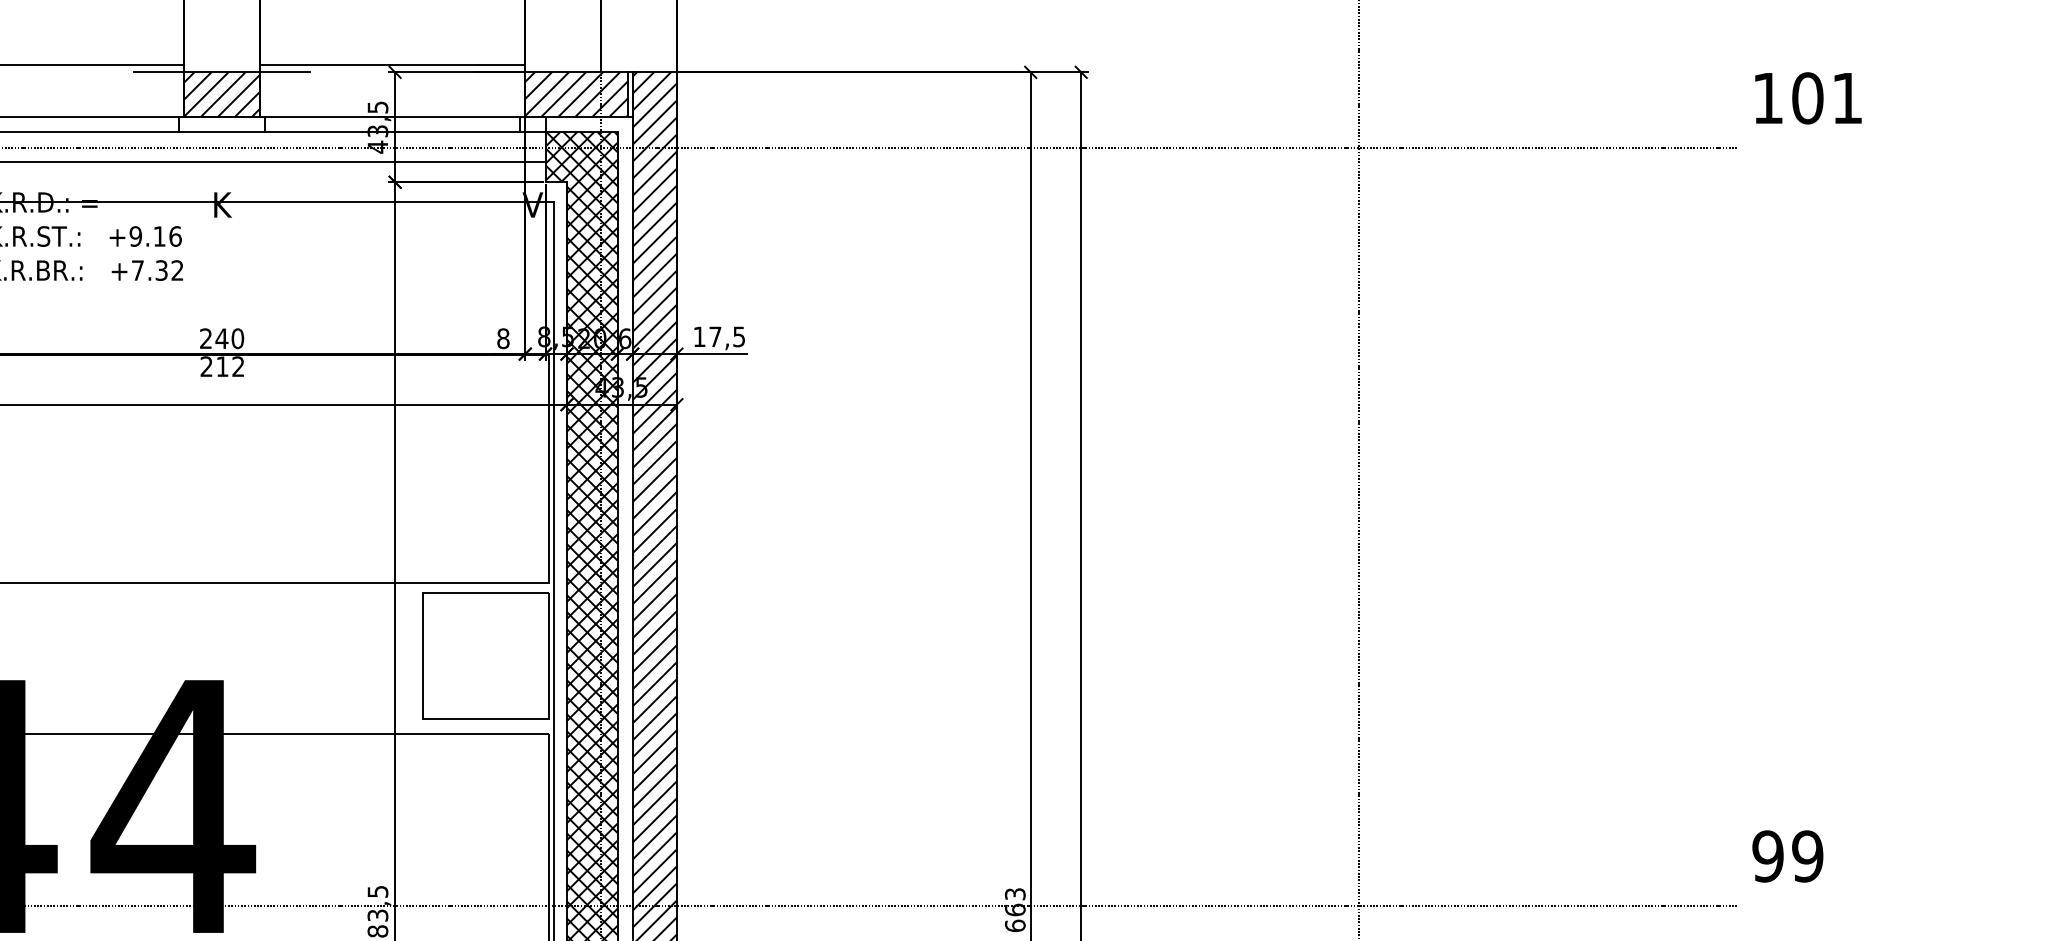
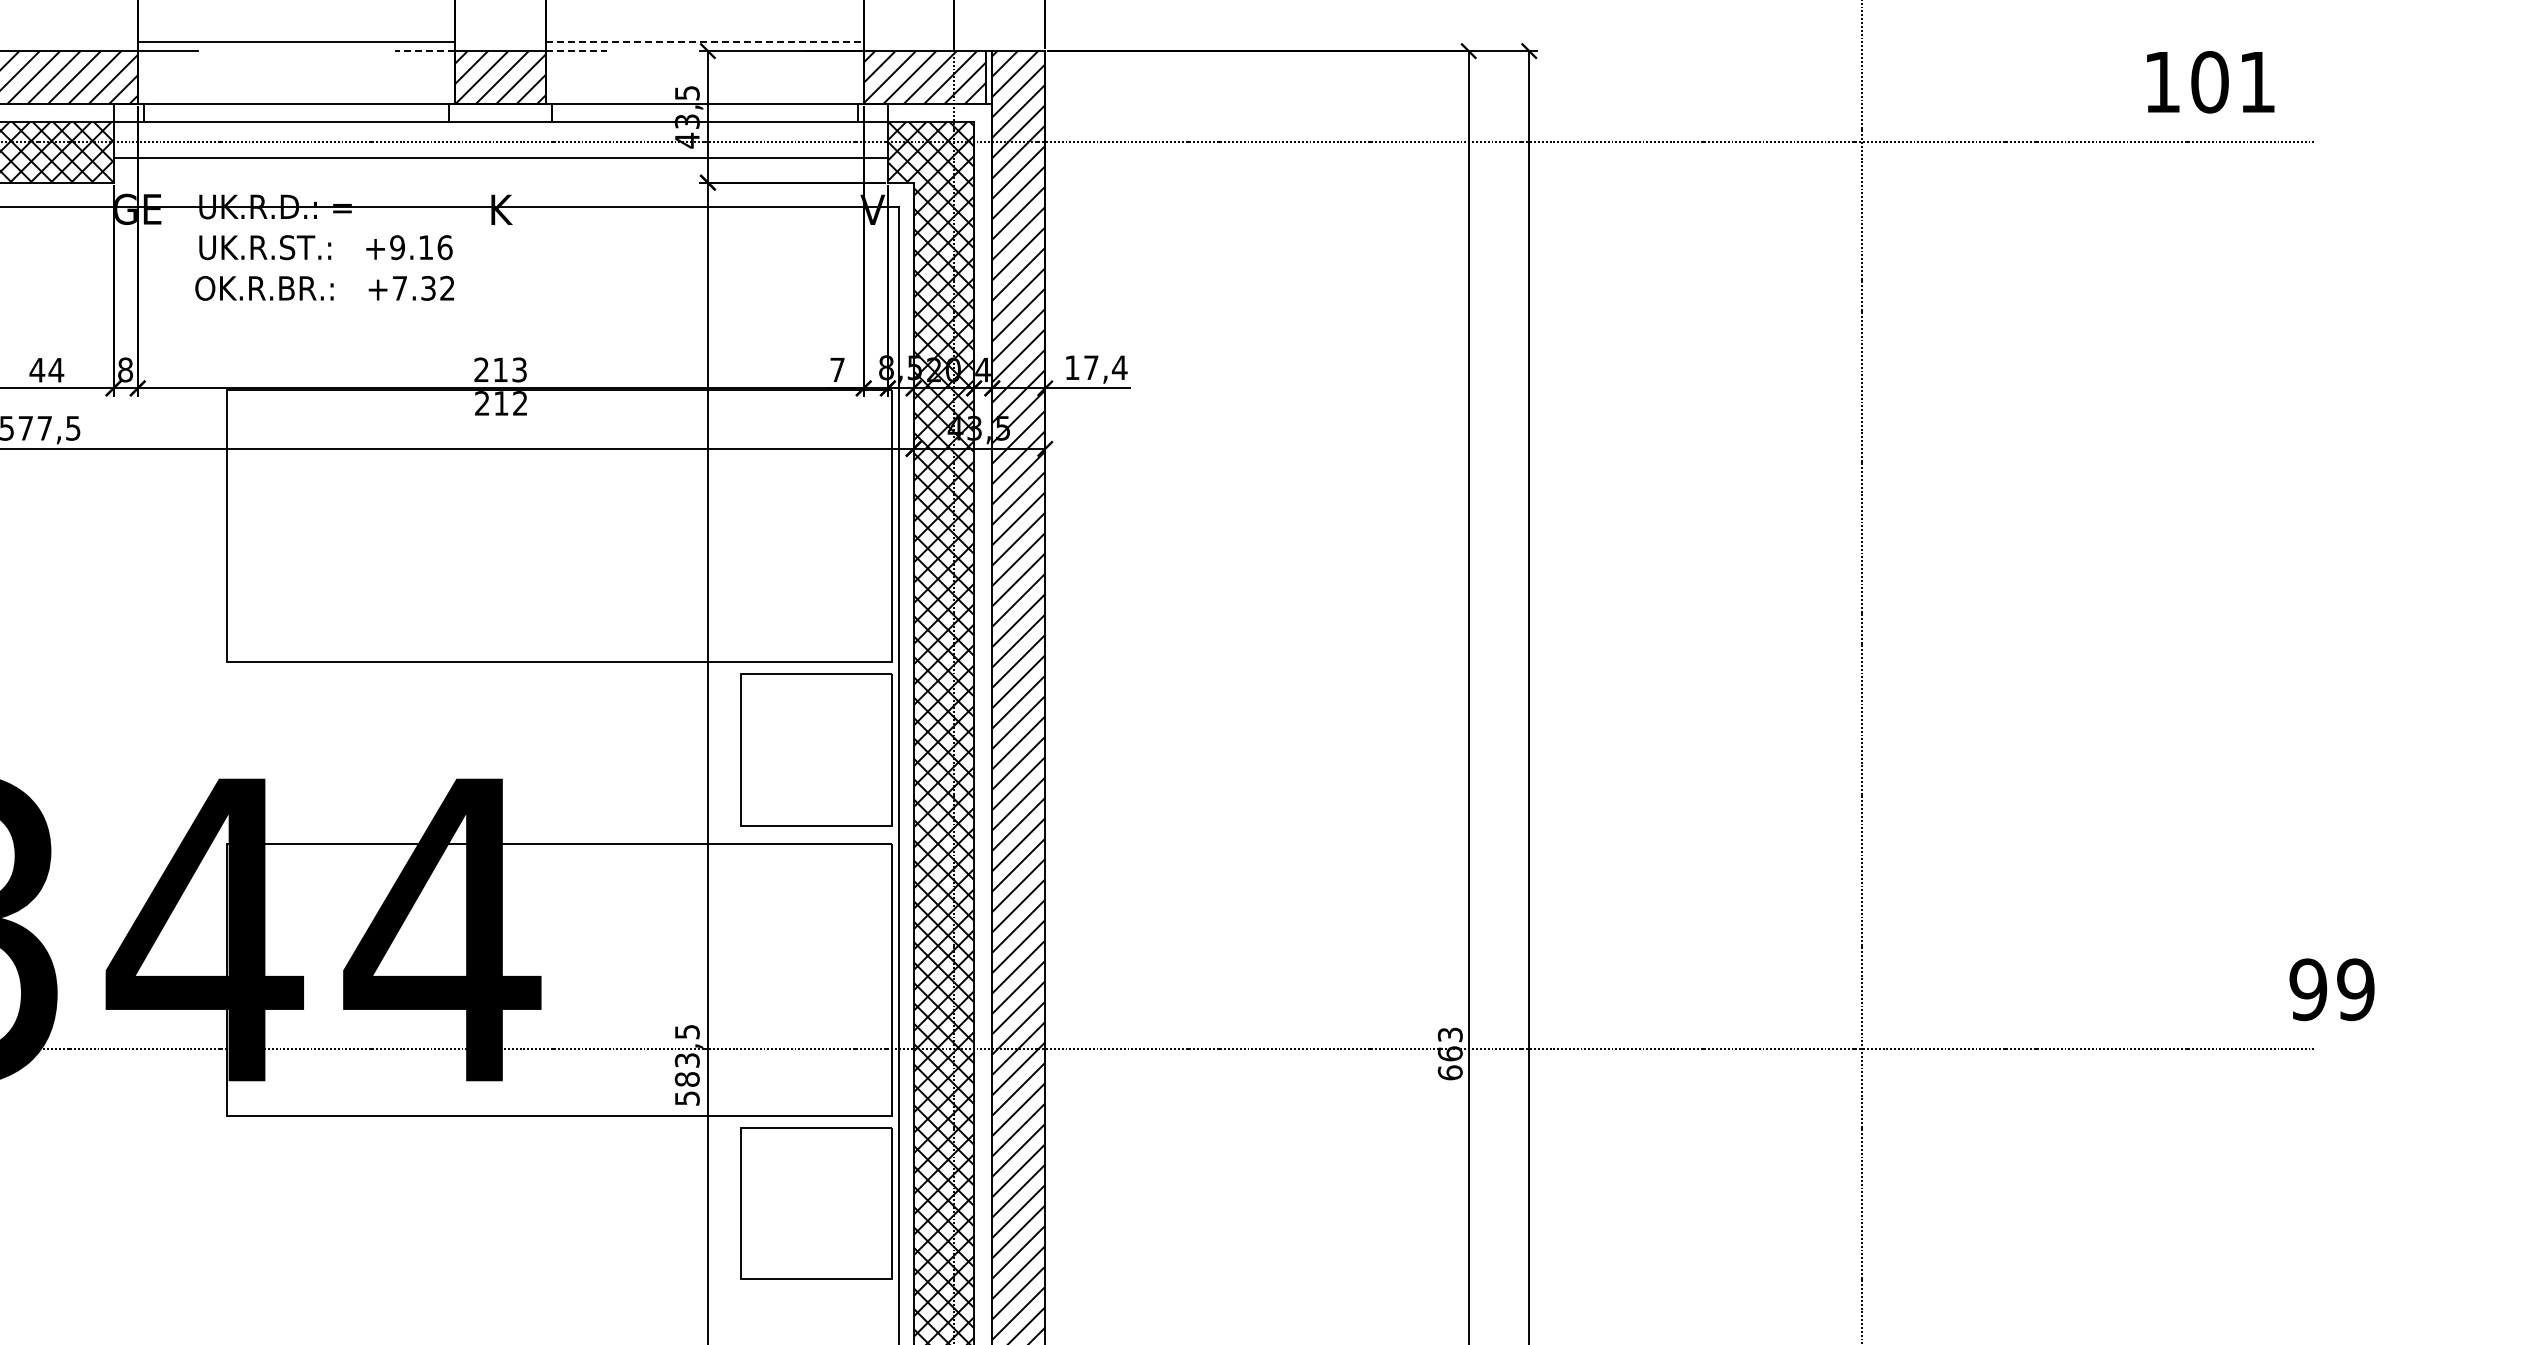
line: (392, 65) -> (704, 42), solid -> dashed
line: (158, 72) -> (424, 51), solid -> dashed
line: (285, 72) -> (576, 51), solid -> dashed
text: (1808, 98) -> (2210, 82), moved
text: (738, 336) -> (1119, 367), 17,5 -> 17,4
text: (229, 338) -> (509, 369), 240 -> 213
text: (503, 338) -> (837, 369), 8 -> 7
text: (624, 338) -> (982, 369), 6 -> 4
text: (1787, 856) -> (2331, 989), moved

